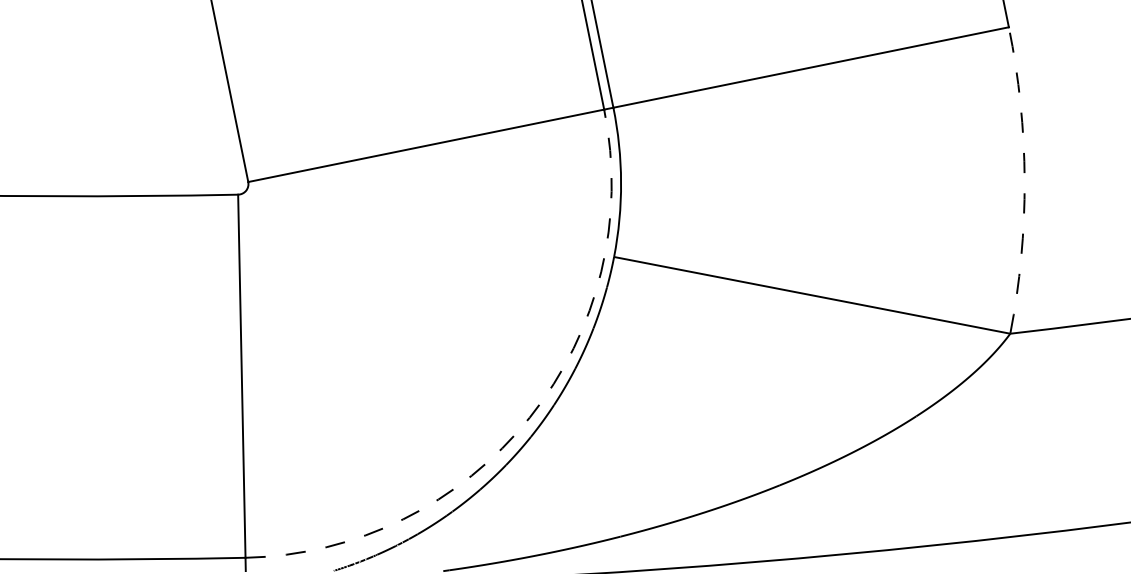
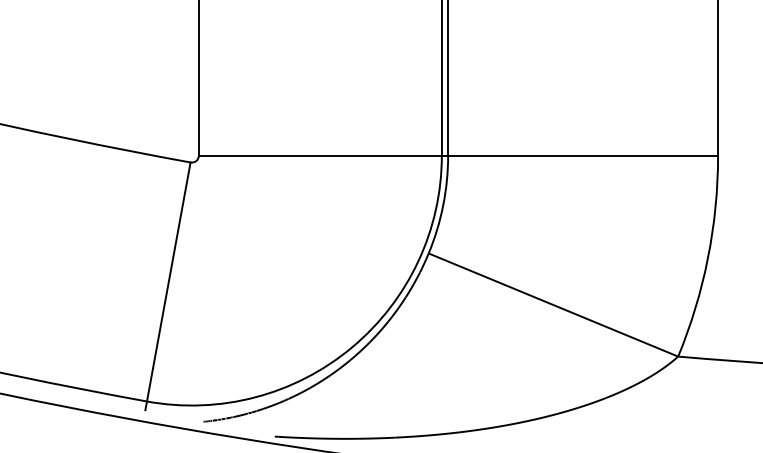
arc: (1025, 180) -> (708, 258), dashed -> solid
arc: (529, 417) -> (351, 347), dashed -> solid

